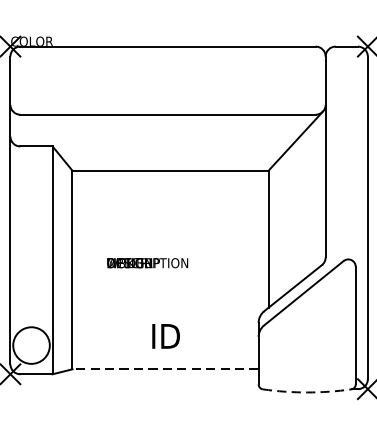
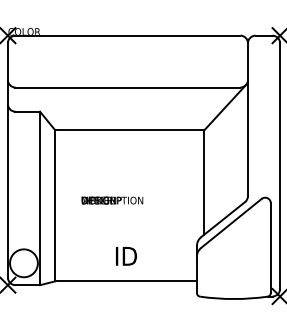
line: (166, 369) -> (126, 281), dashed -> solid
arc: (306, 393) -> (233, 299), dashed -> solid

